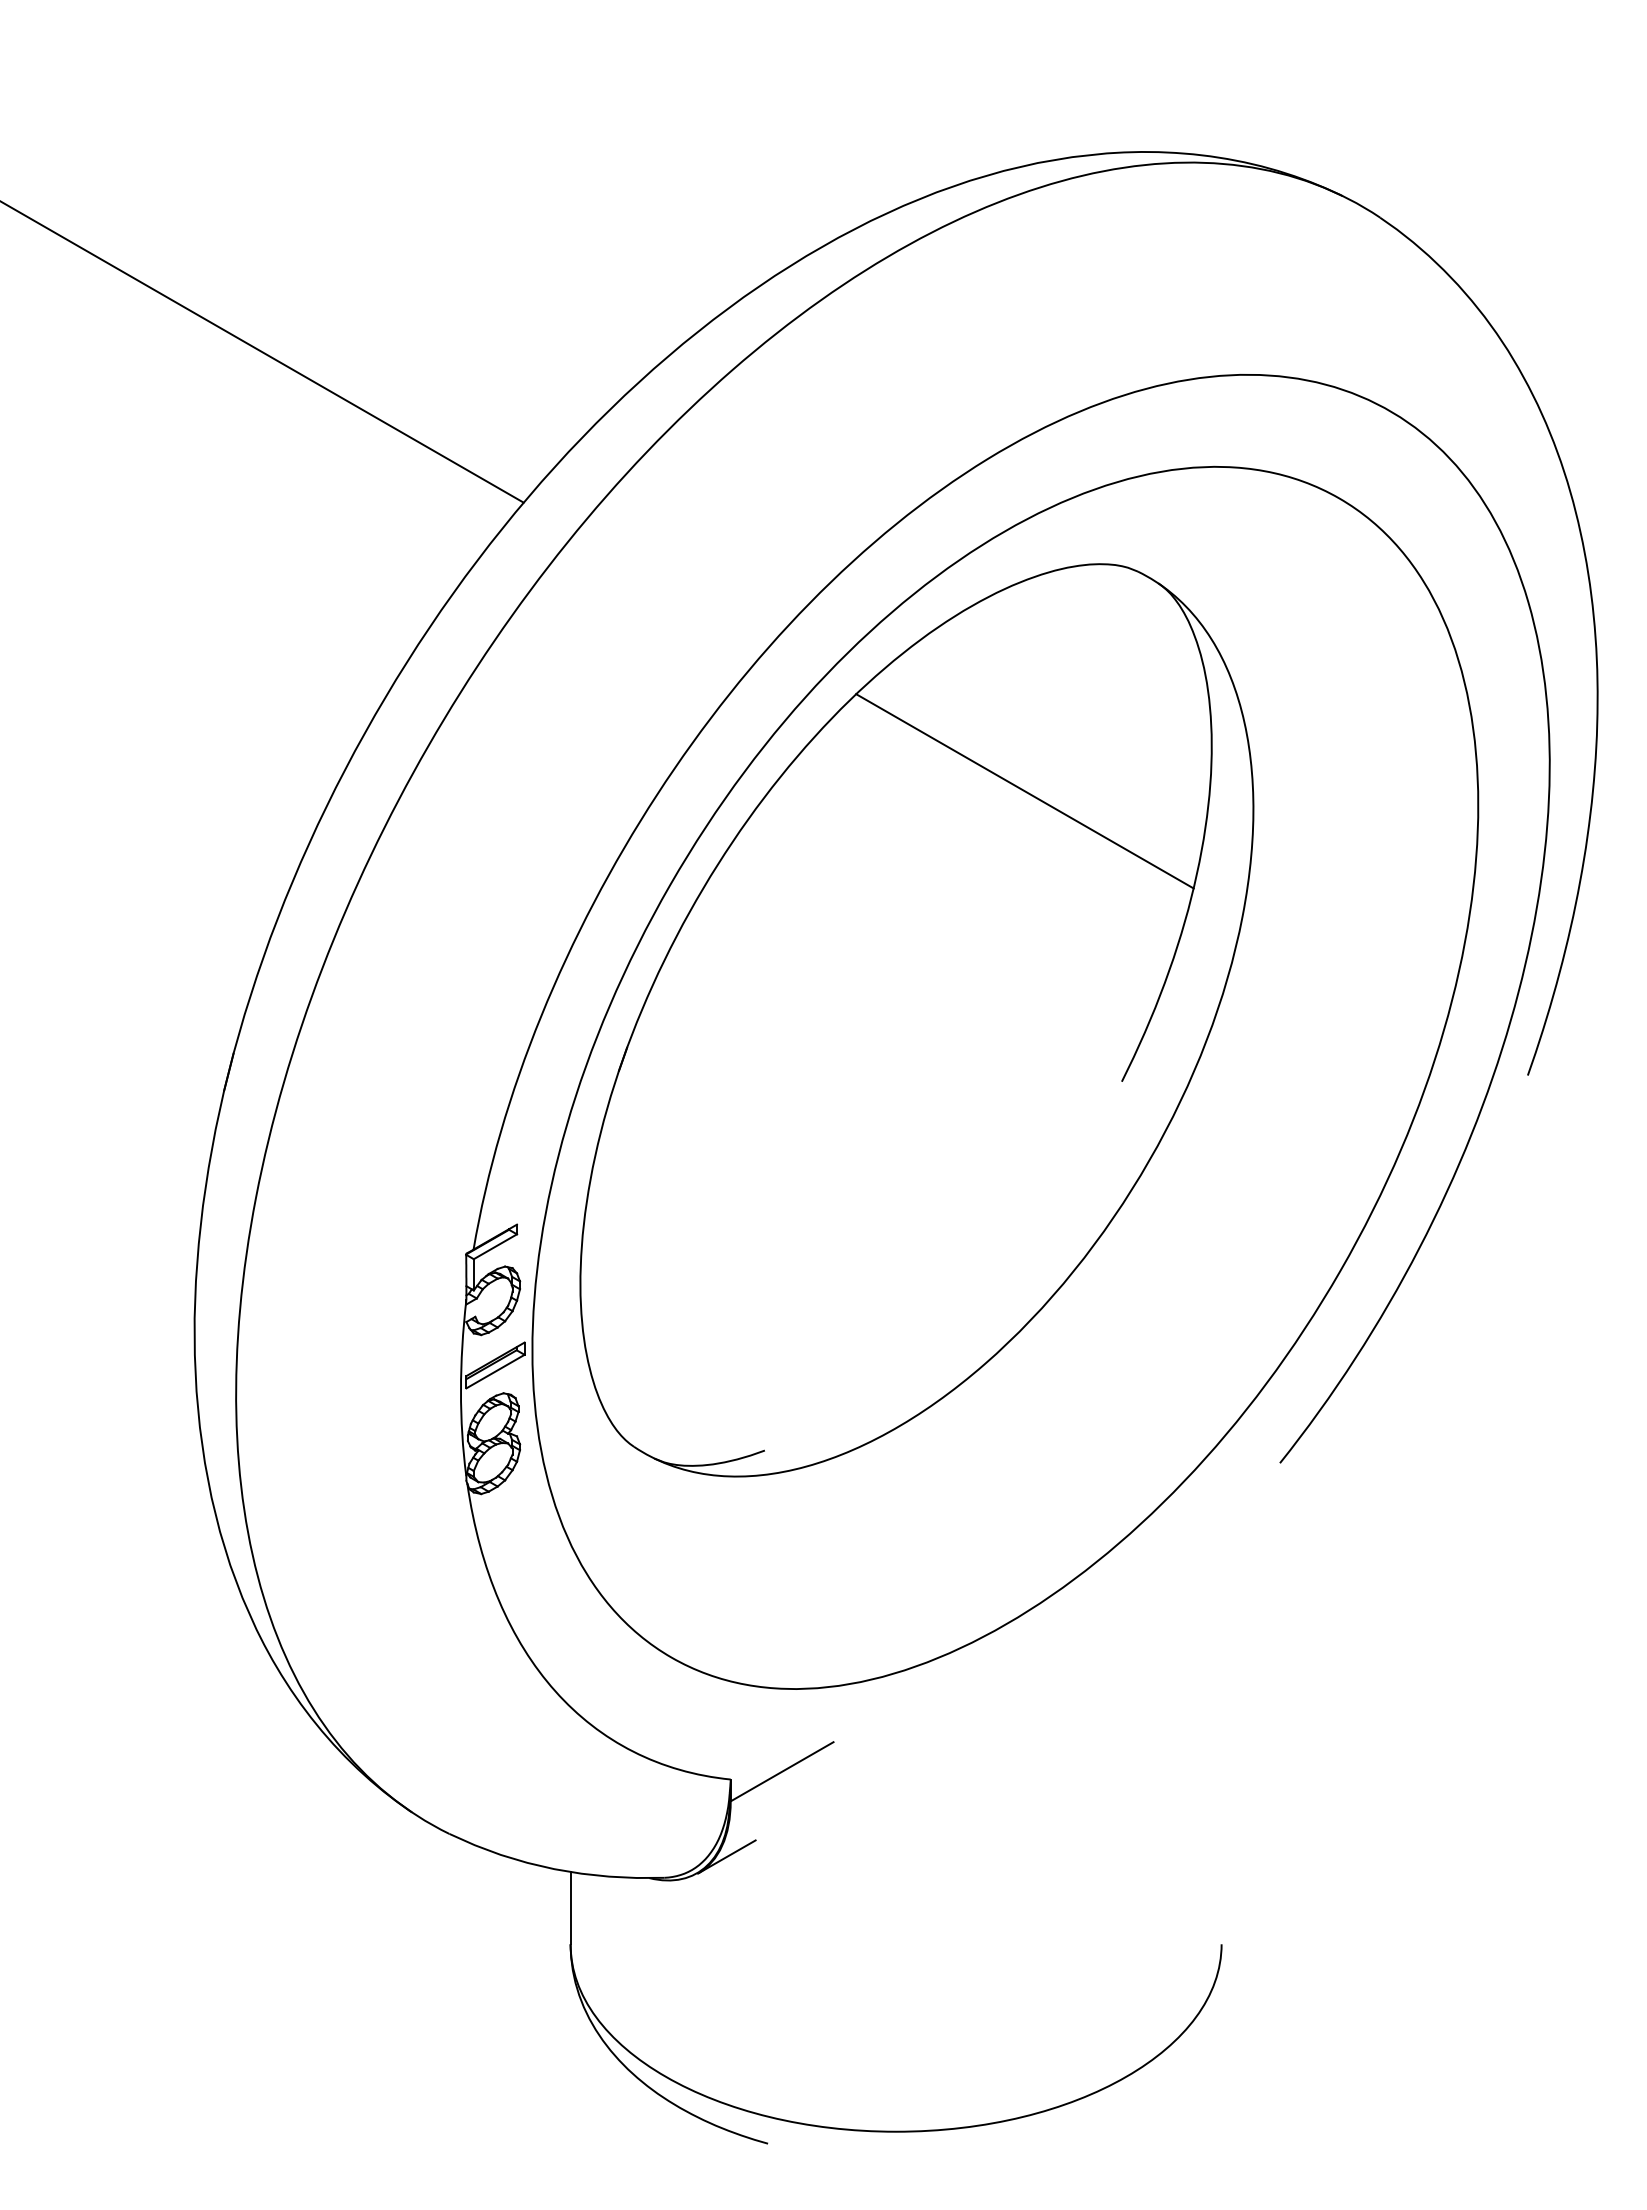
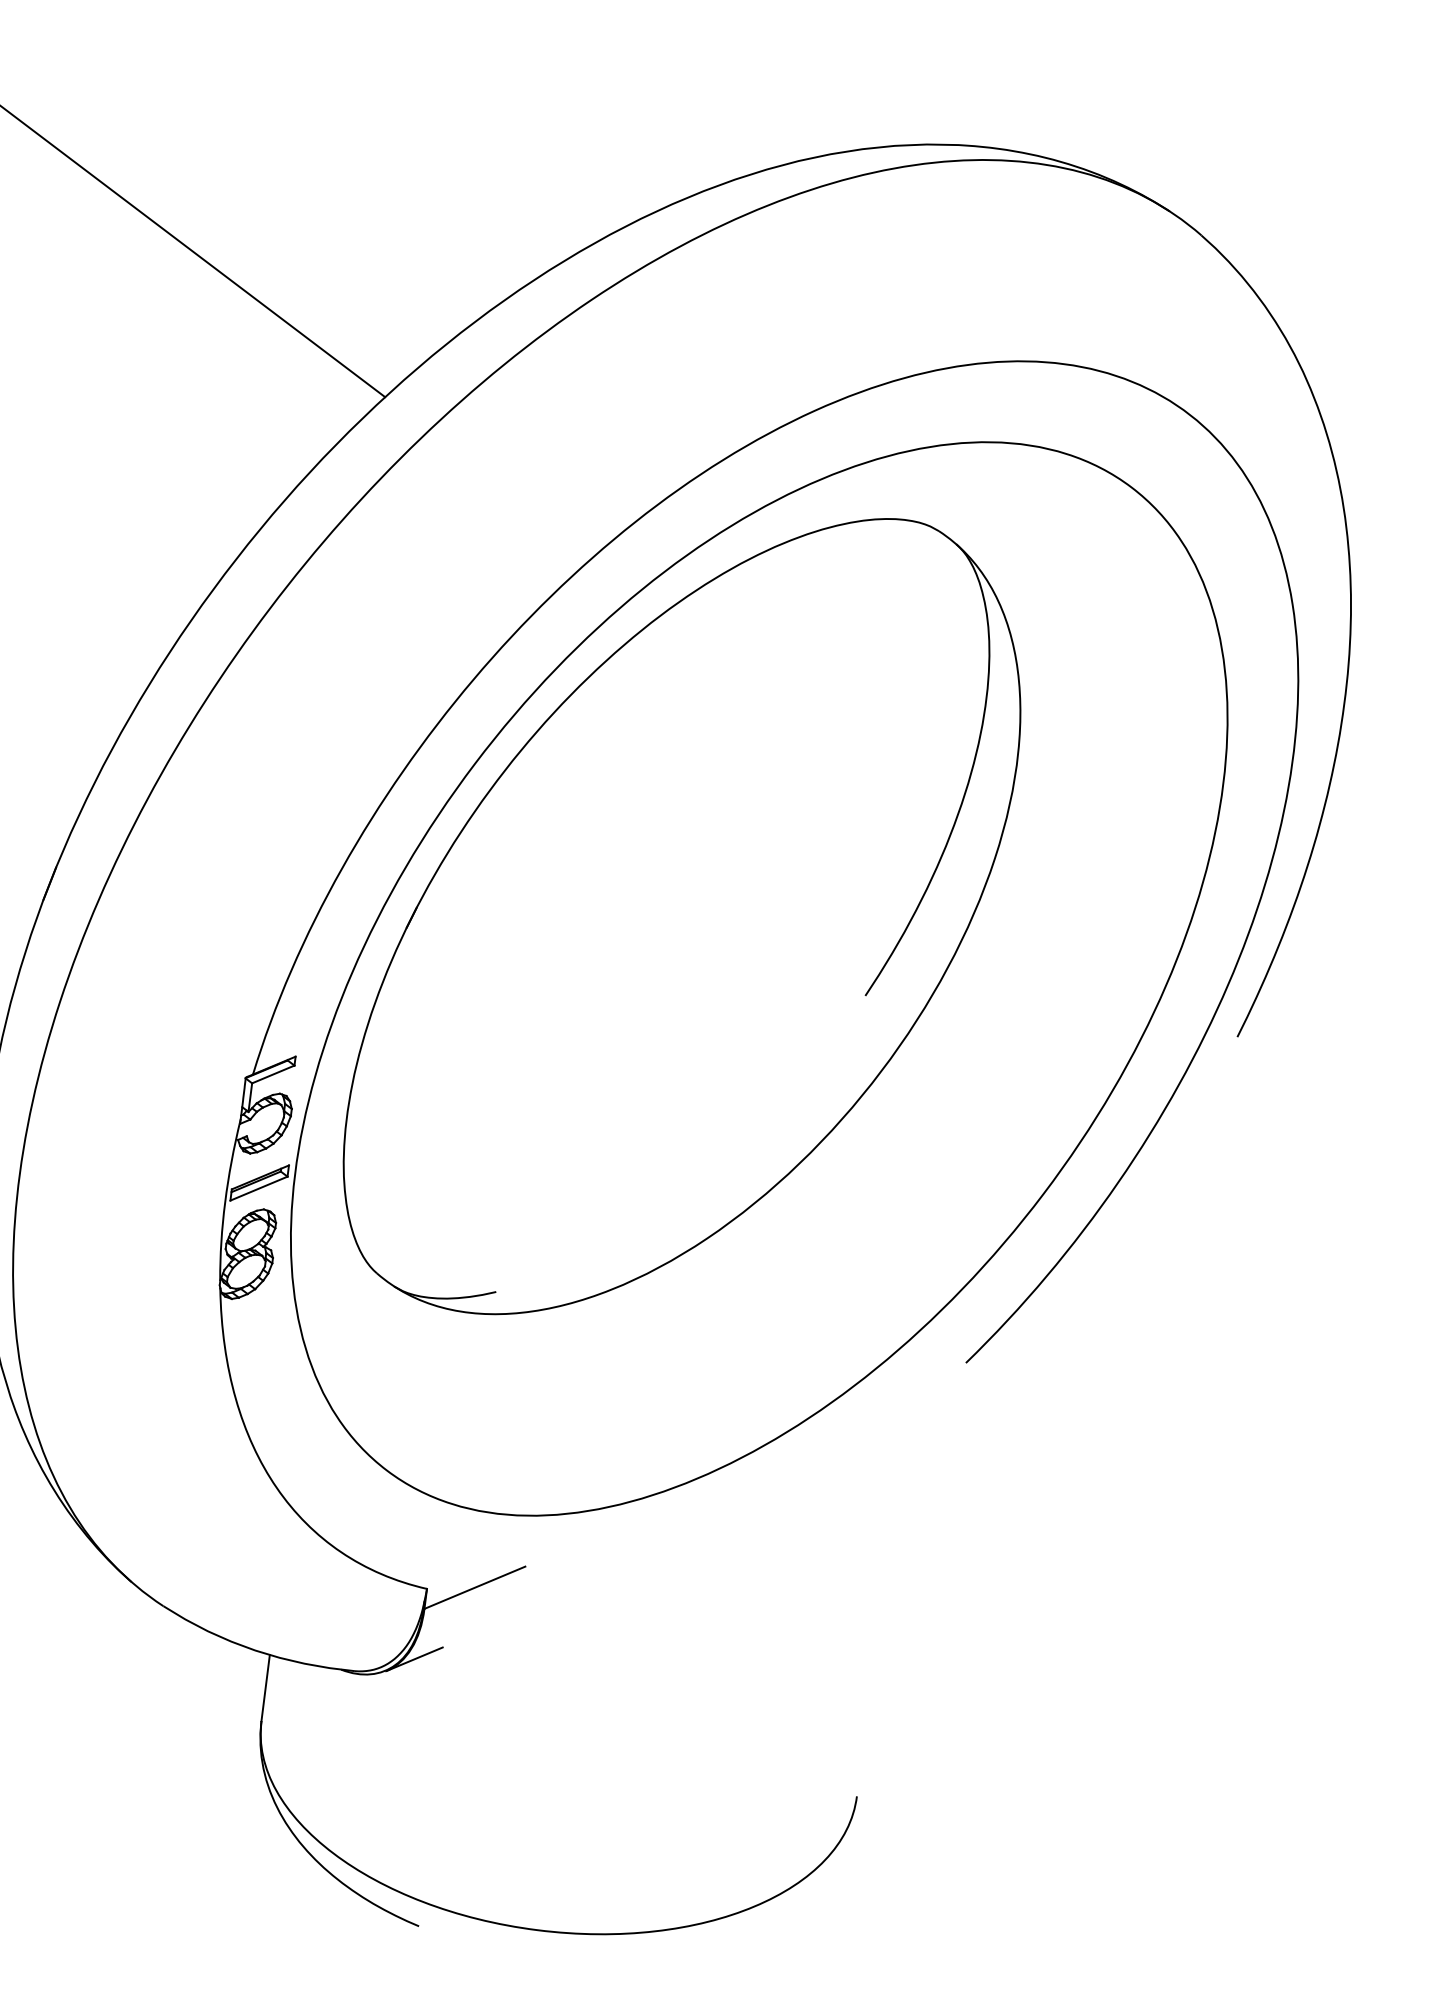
line: (1024, 791) -> (809, 719), removed

